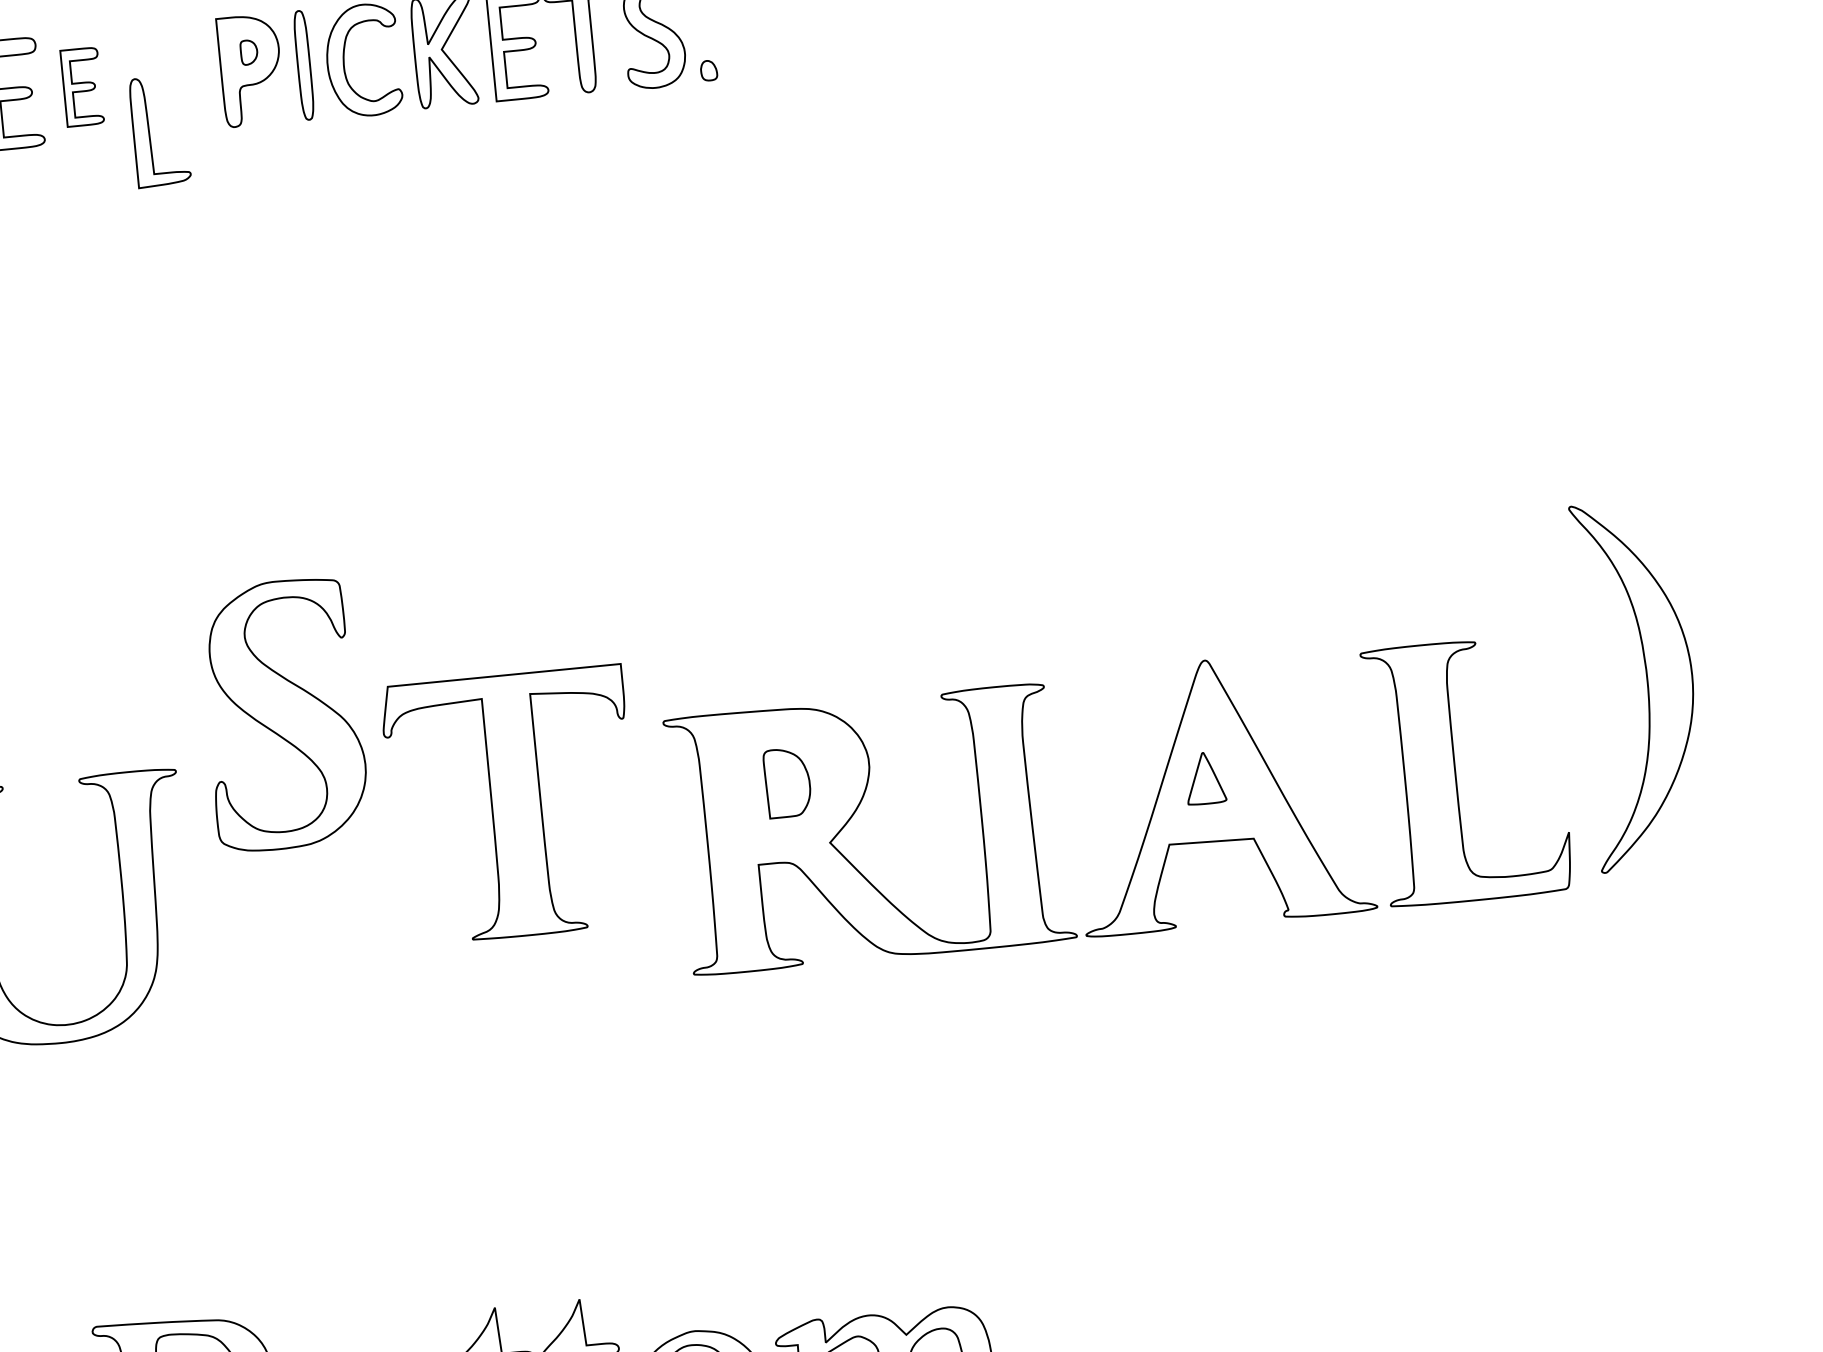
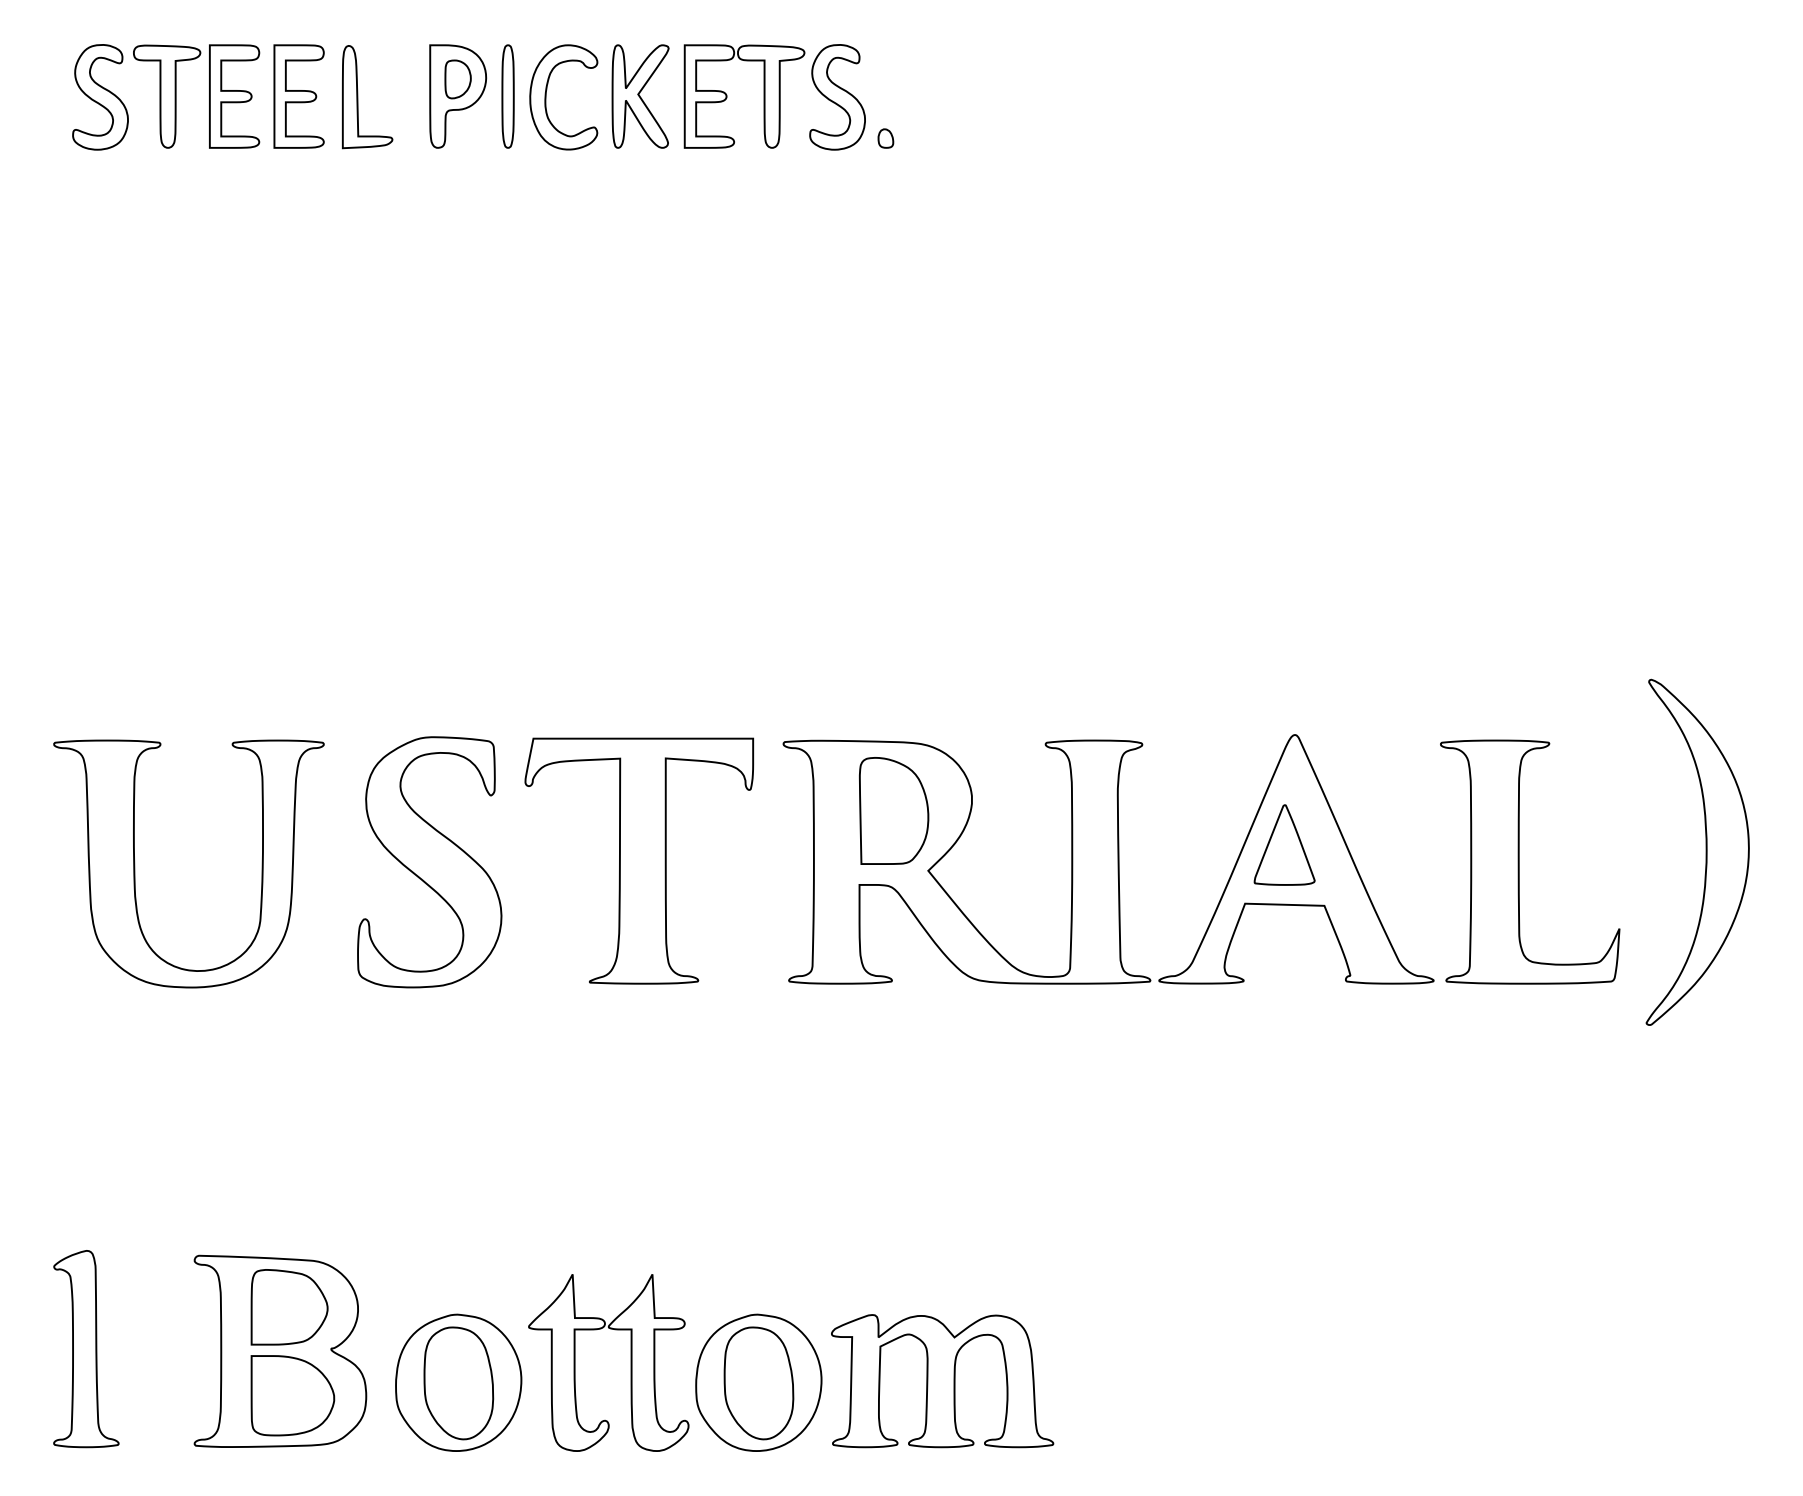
part: (248, 52) -> (457, 79), size x1.67
part: (81, 87) -> (298, 96), size x1.43
part: (150, 132) -> (358, 97), moved
part: (1646, 683) -> (1705, 851), moved
part: (283, 715) -> (429, 862), moved
part: (1205, 777) -> (1284, 844), size x1.67
part: (787, 782) -> (894, 810), size x1.67
part: (512, 804) -> (639, 860), moved

